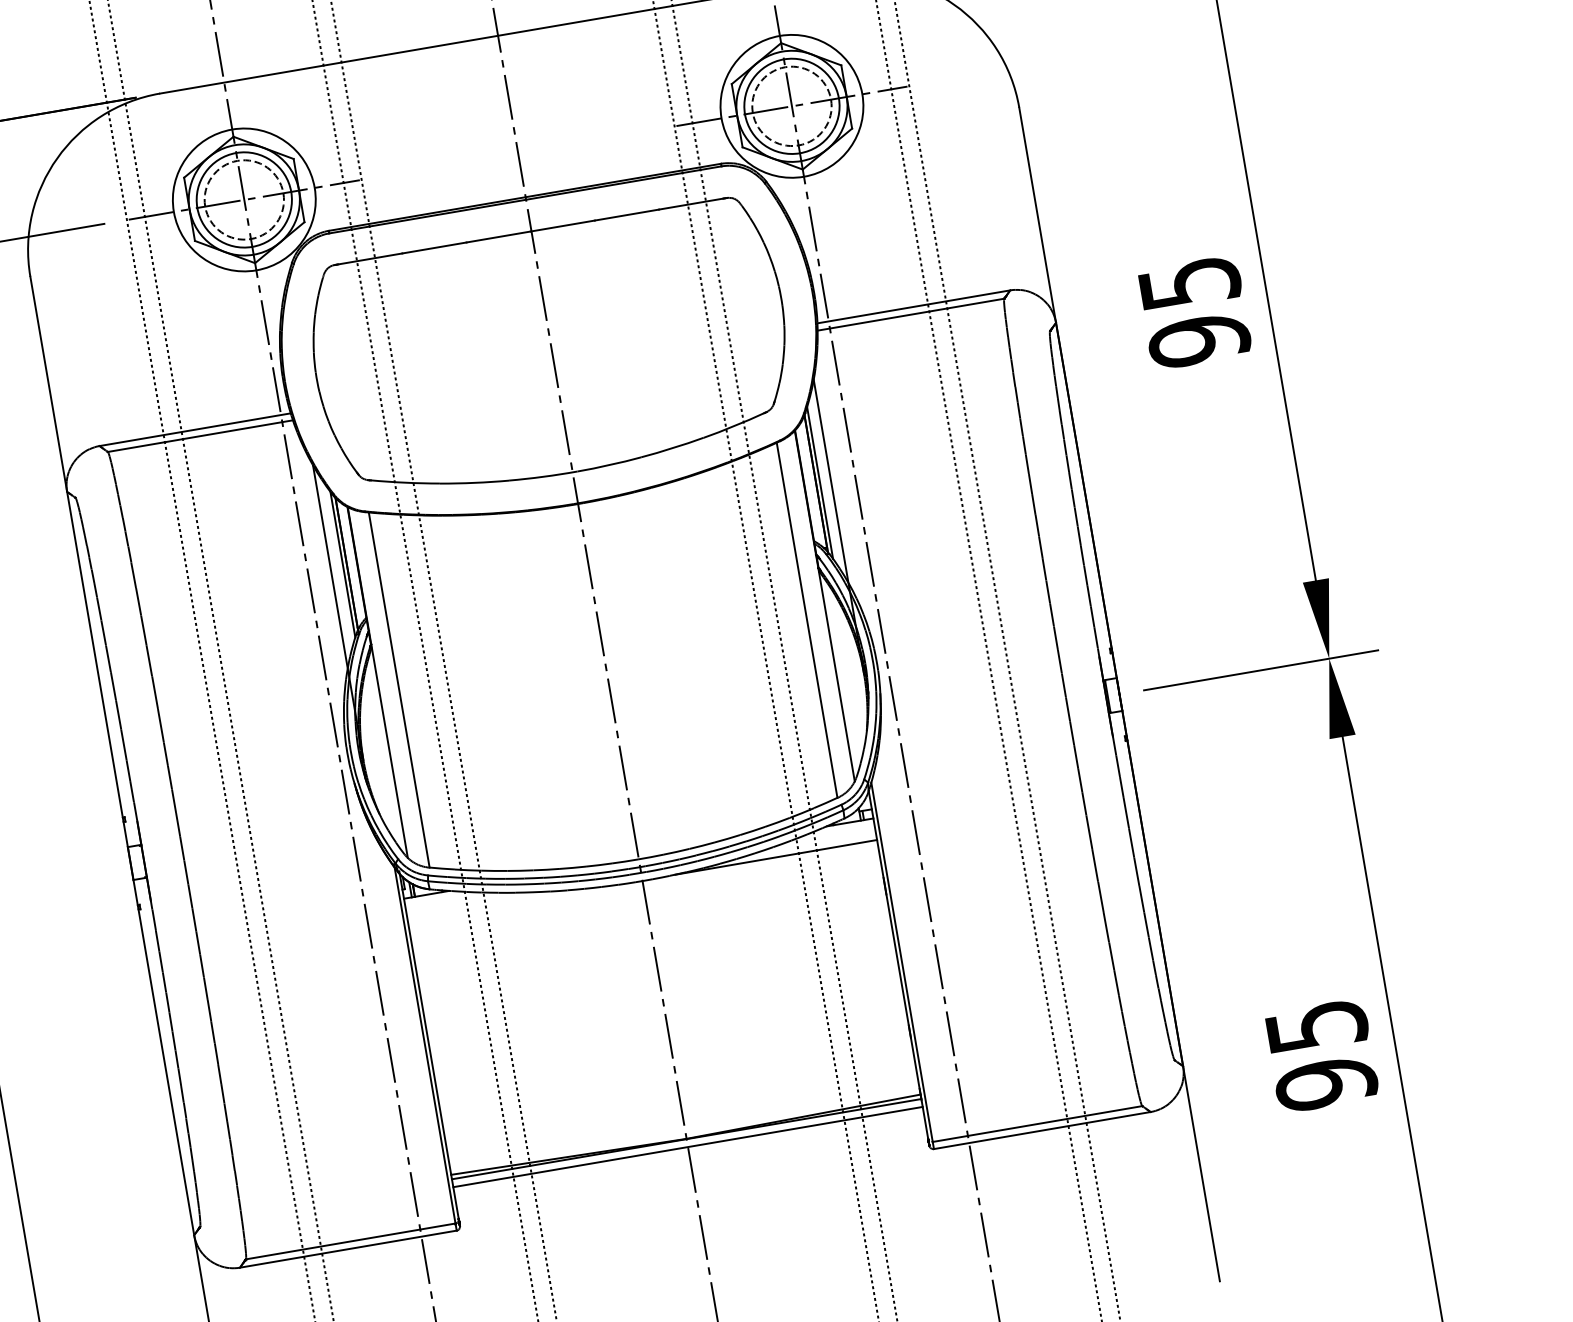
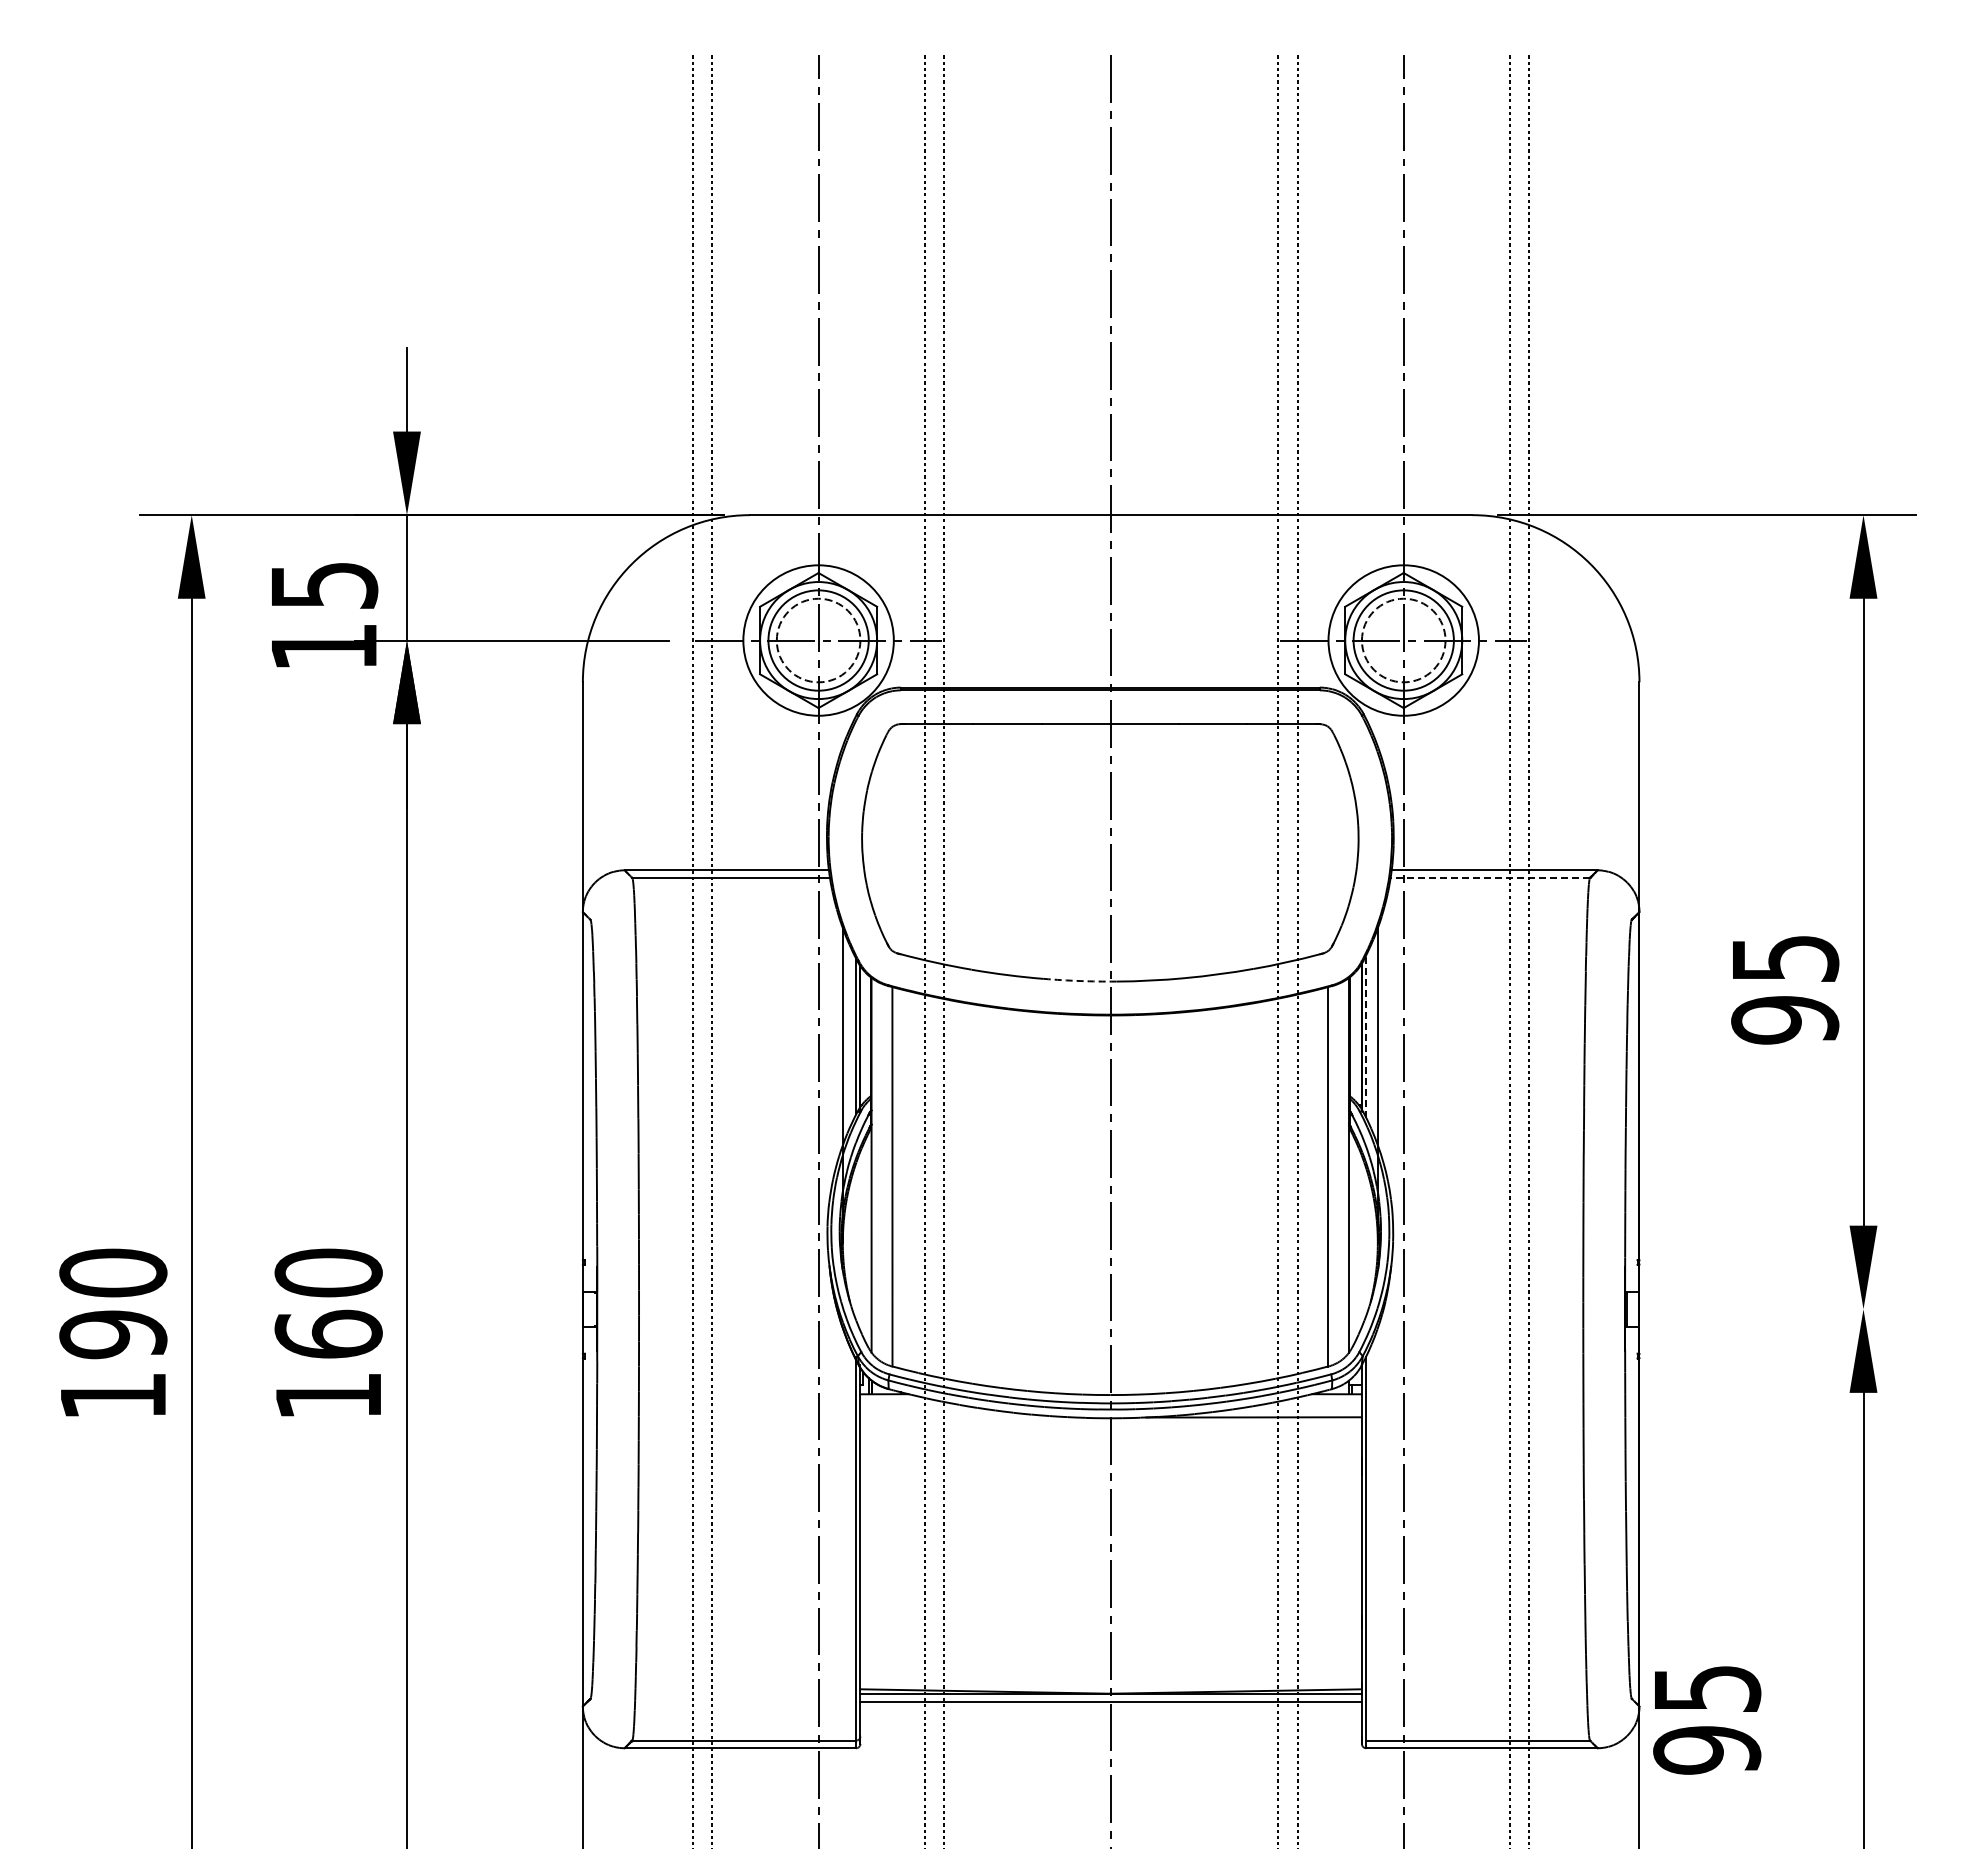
text: (1195, 312) -> (1785, 990), moved
line: (911, 314) -> (1490, 877), solid -> dashed
arc: (543, 477) -> (1080, 981), solid -> dashed
line: (820, 482) -> (1366, 1036), solid -> dashed
line: (1260, 670) -> (1790, 1309), removed
text: (1322, 1056) -> (1707, 1720), moved

